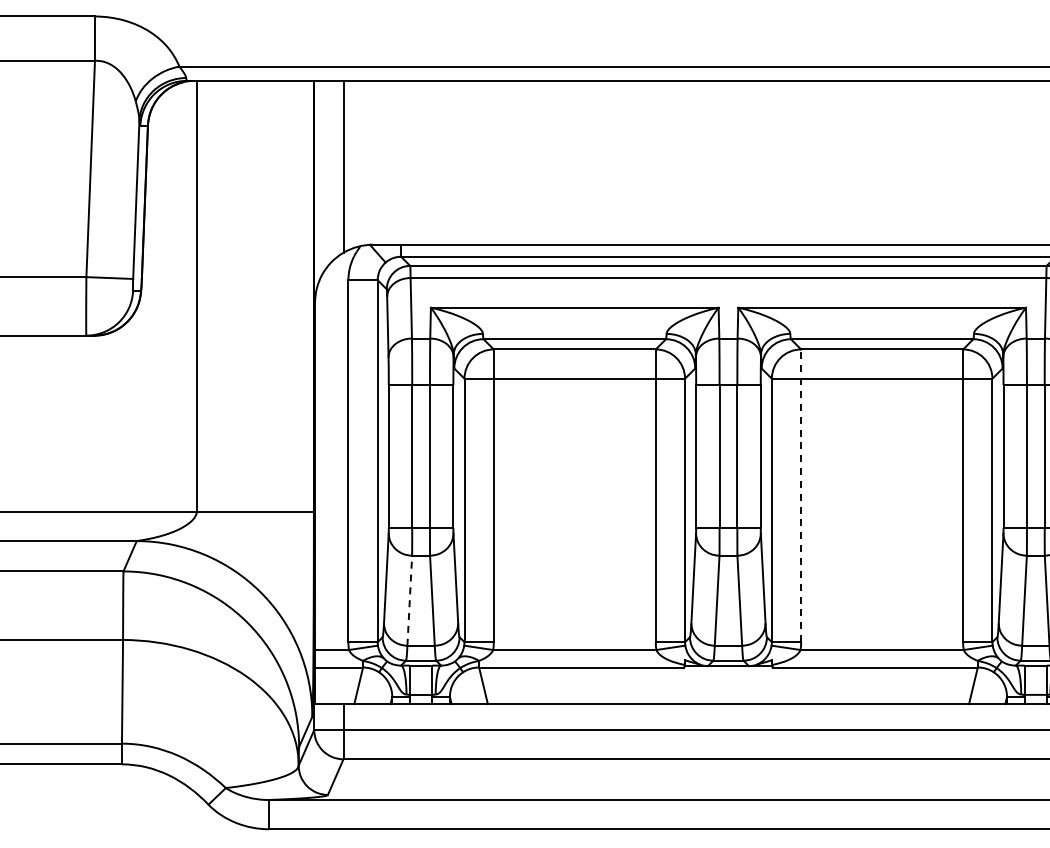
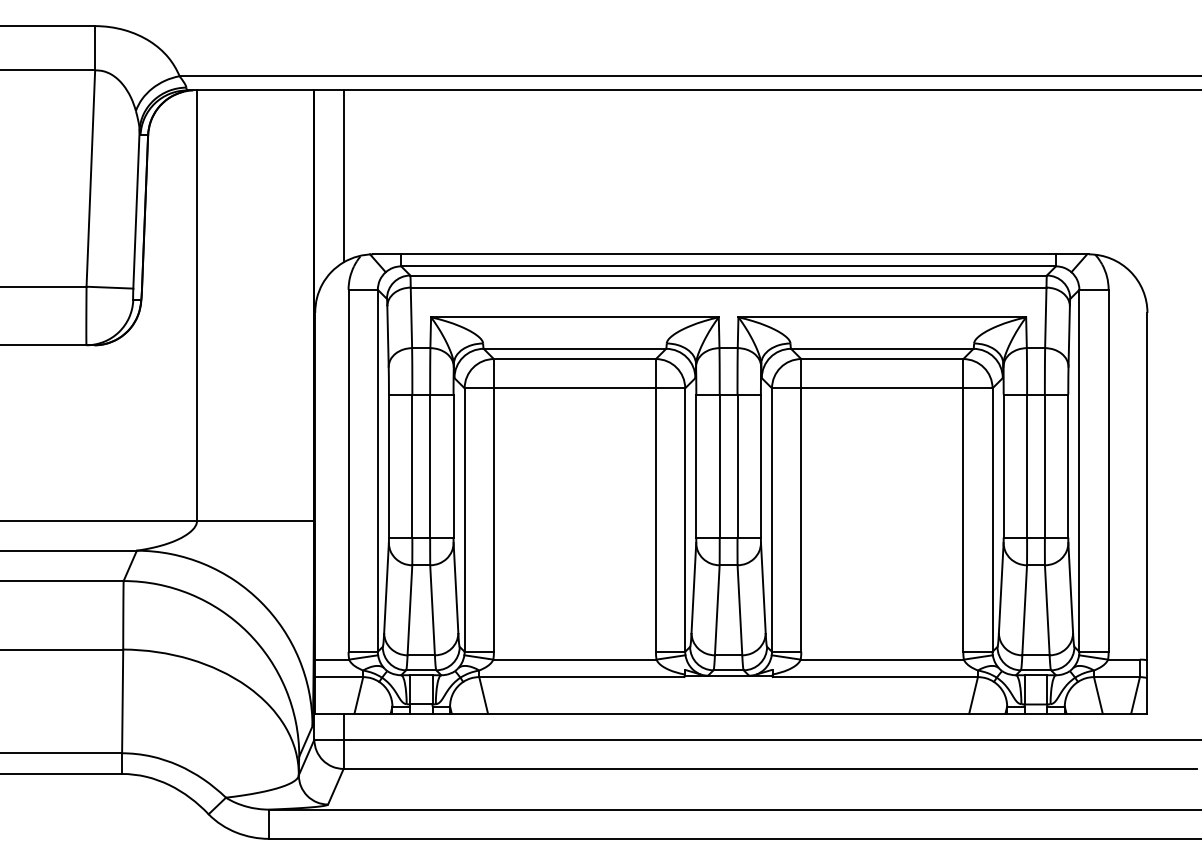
line: (801, 494) -> (801, 504), dashed -> solid
line: (409, 599) -> (409, 609), dashed -> solid

